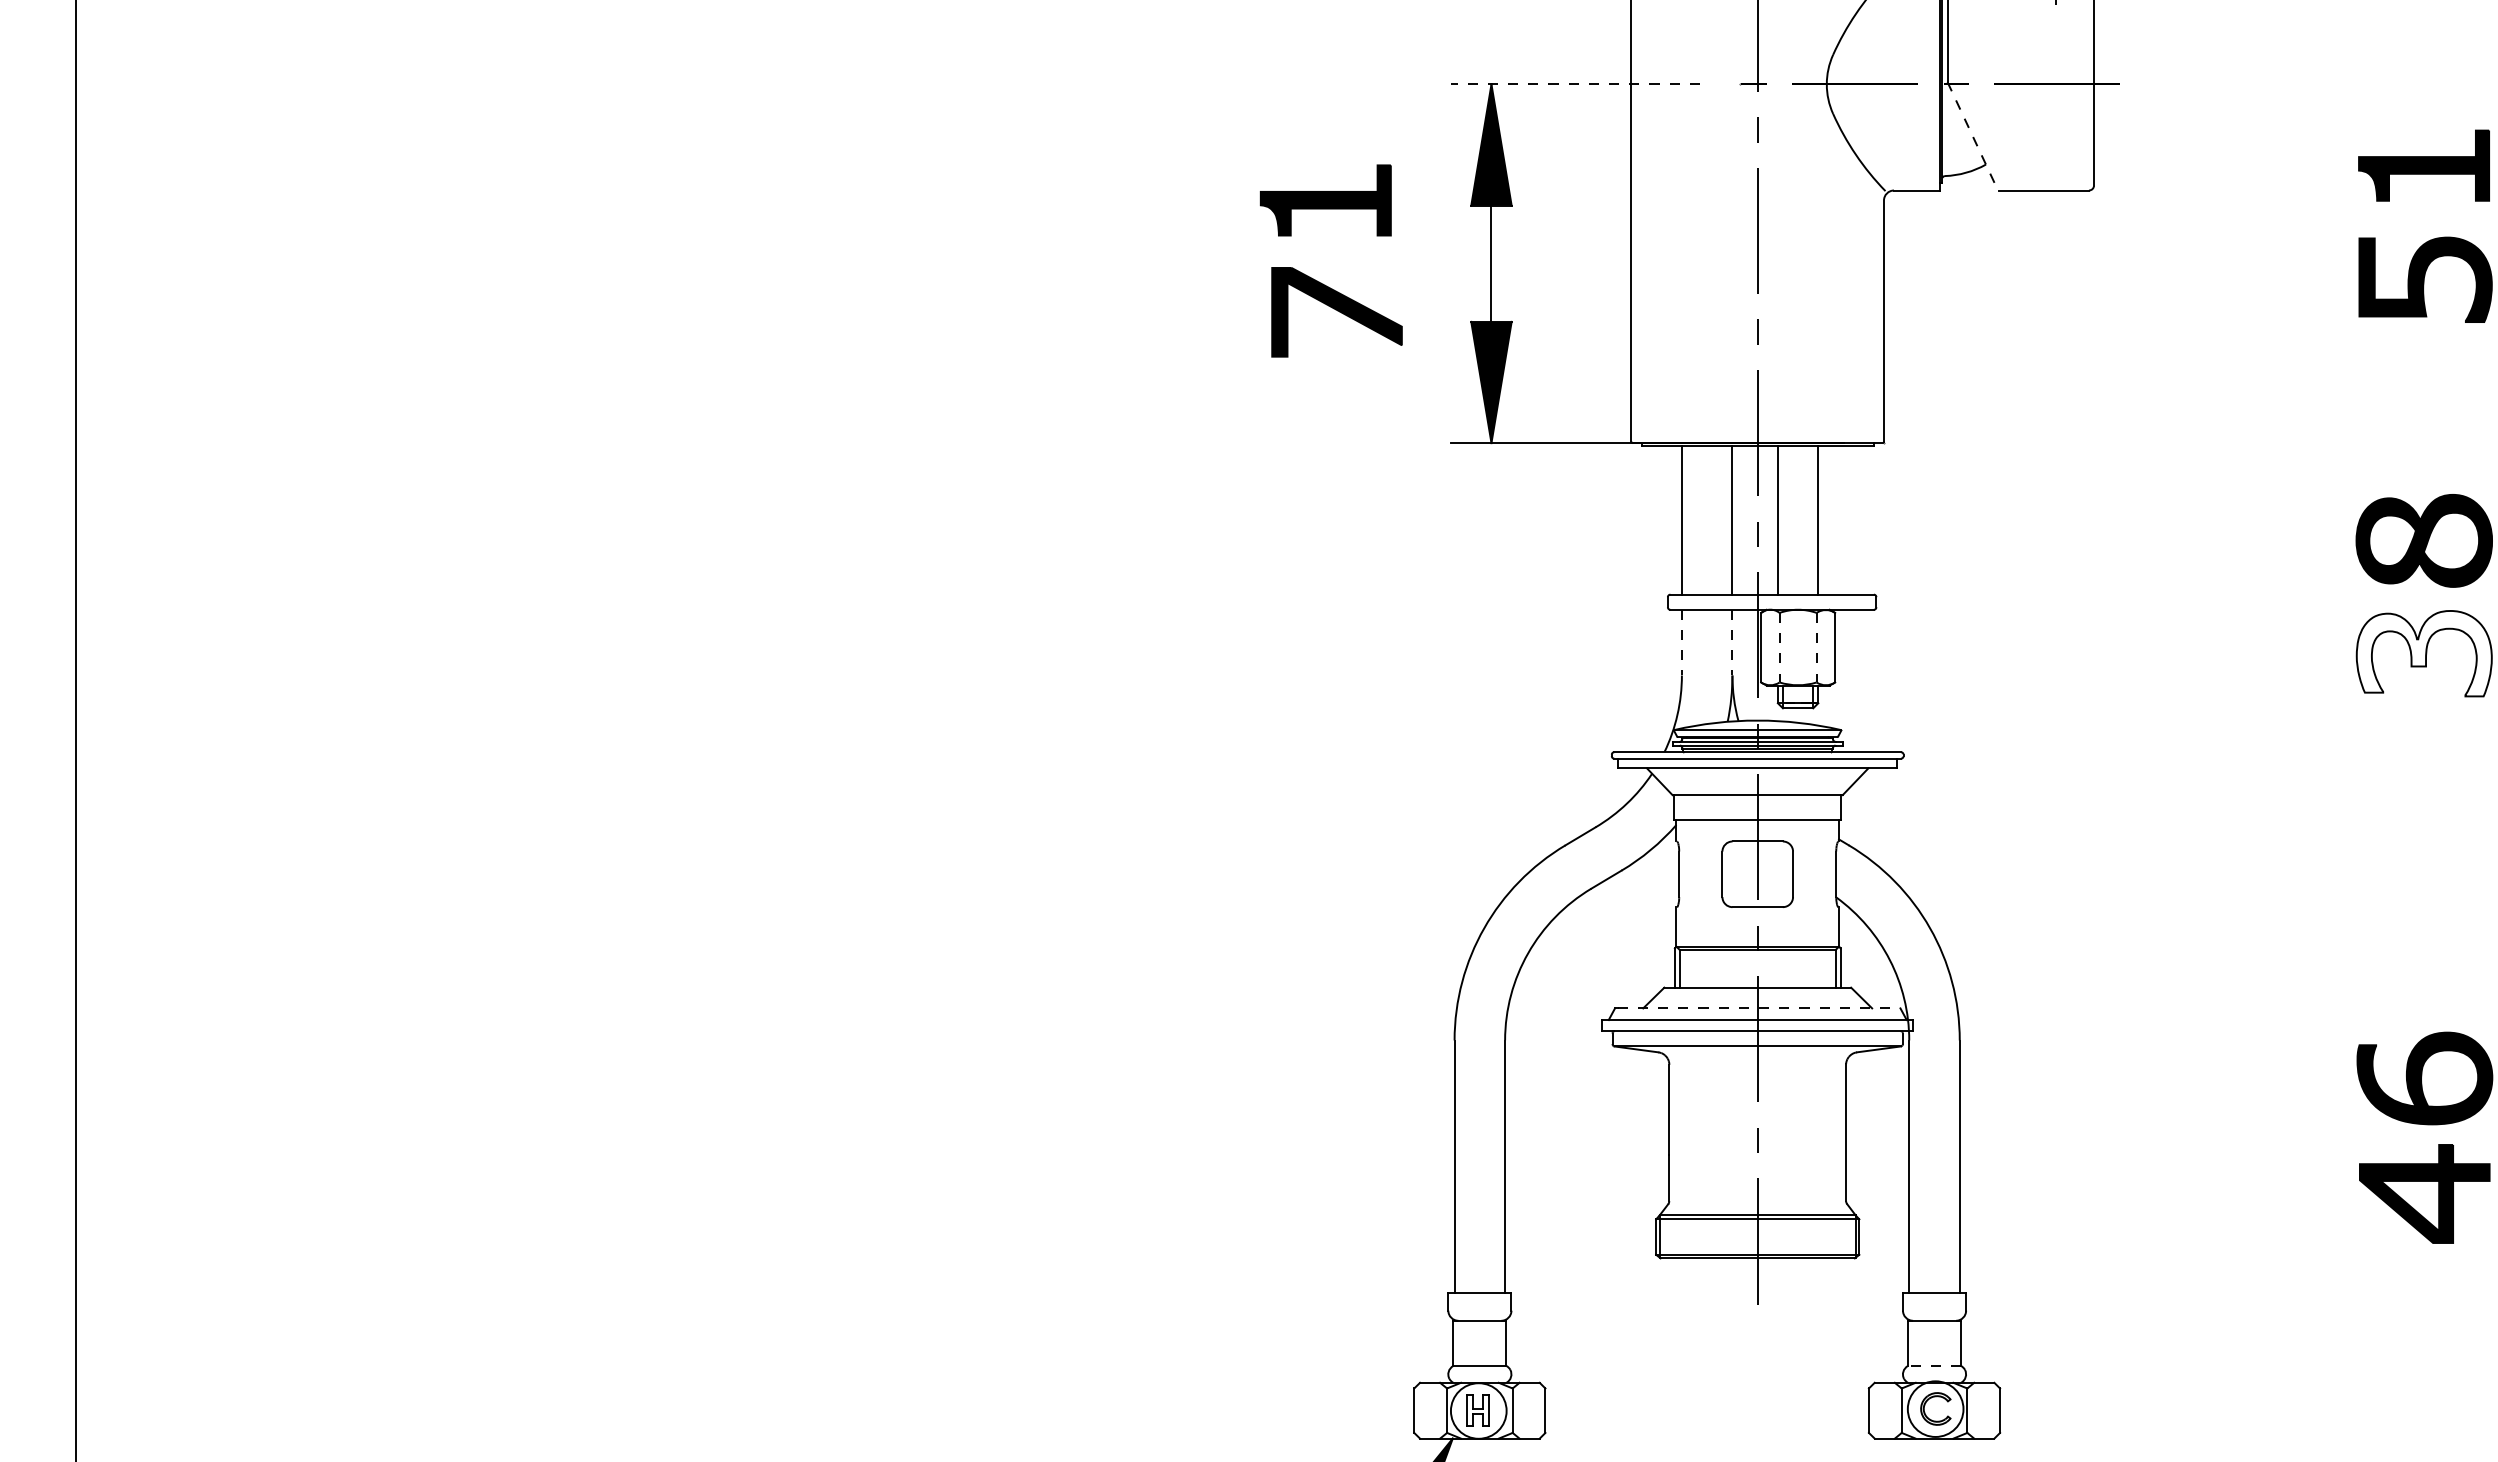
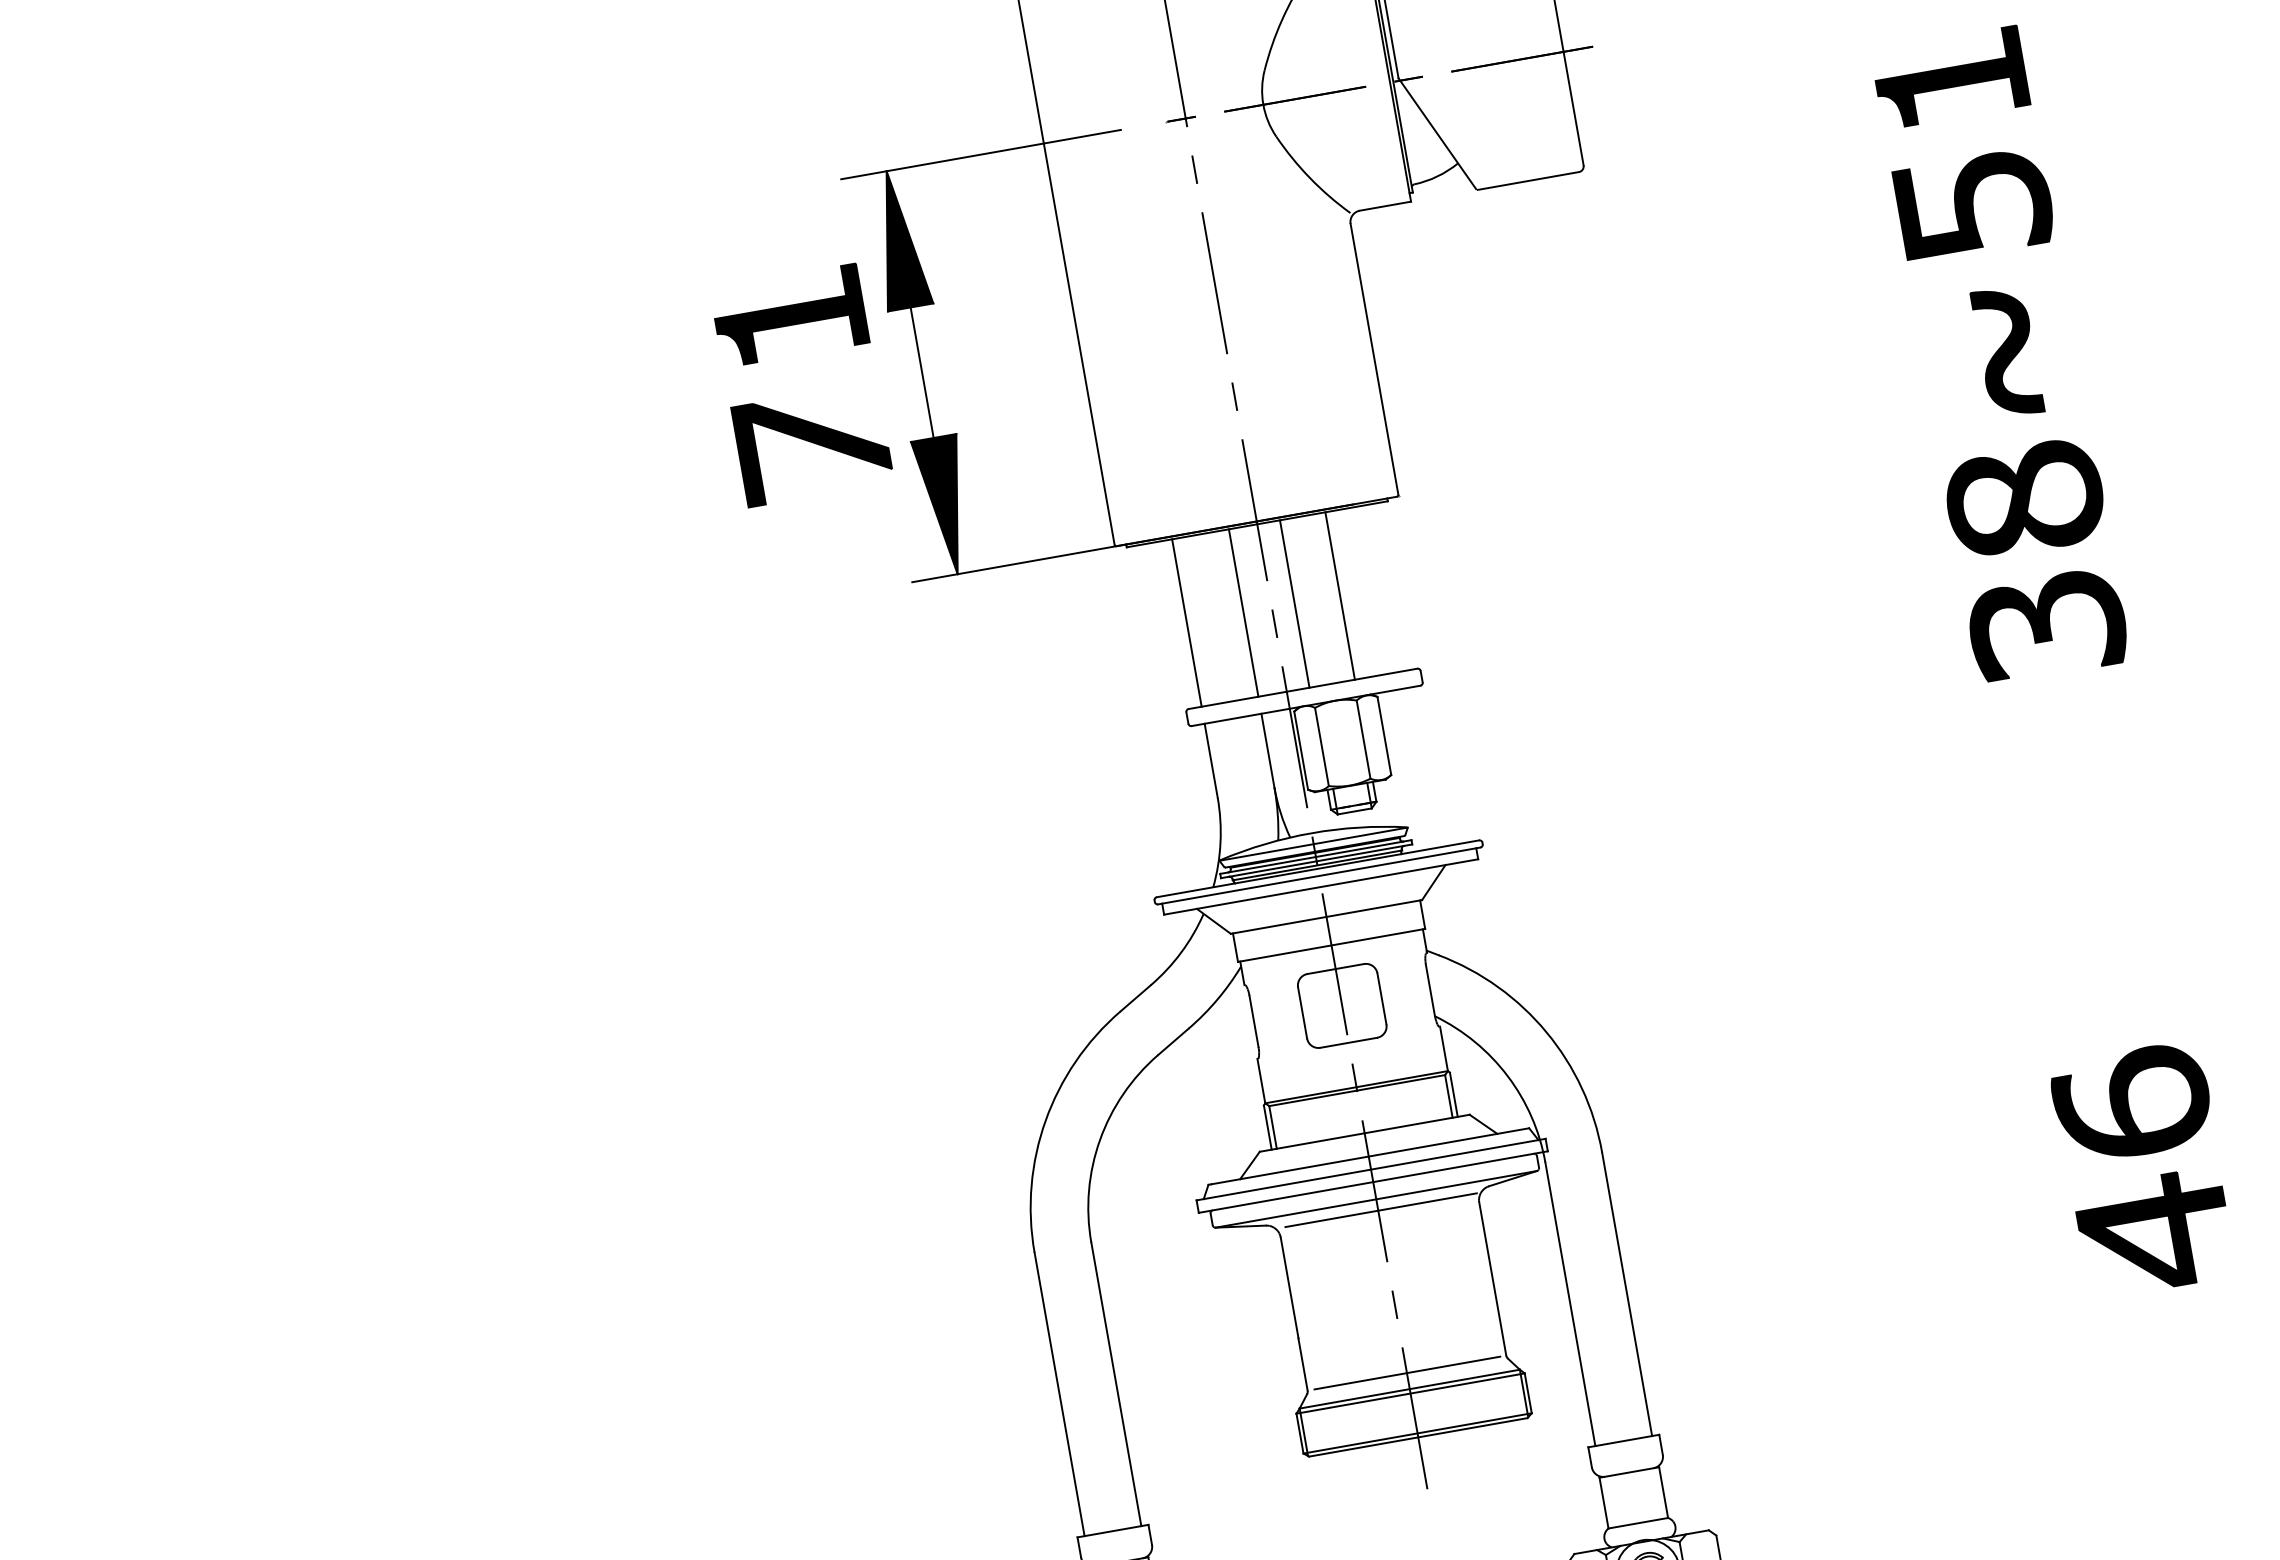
line: (1575, 84) -> (981, 154), dashed -> solid
line: (1972, 136) -> (1437, 134), dashed -> solid
part: (1325, 200) -> (789, 315), moved
part: (1336, 312) -> (812, 445), moved
part: (2431, 410) -> (2007, 351), added
line: (1681, 642) -> (1210, 760), dashed -> solid
line: (1732, 642) -> (1267, 750), dashed -> solid
line: (1779, 647) -> (1321, 746), dashed -> solid
line: (1816, 647) -> (1363, 739), dashed -> solid
fill: (2423, 653) -> (2046, 625), added
line: (1759, 1008) -> (1370, 1156), dashed -> solid
line: (1760, 1056) -> (1381, 1210), added
line: (1757, 1201) -> (1406, 1373), added
line: (1934, 1365) -> (1638, 1522), dashed -> solid

